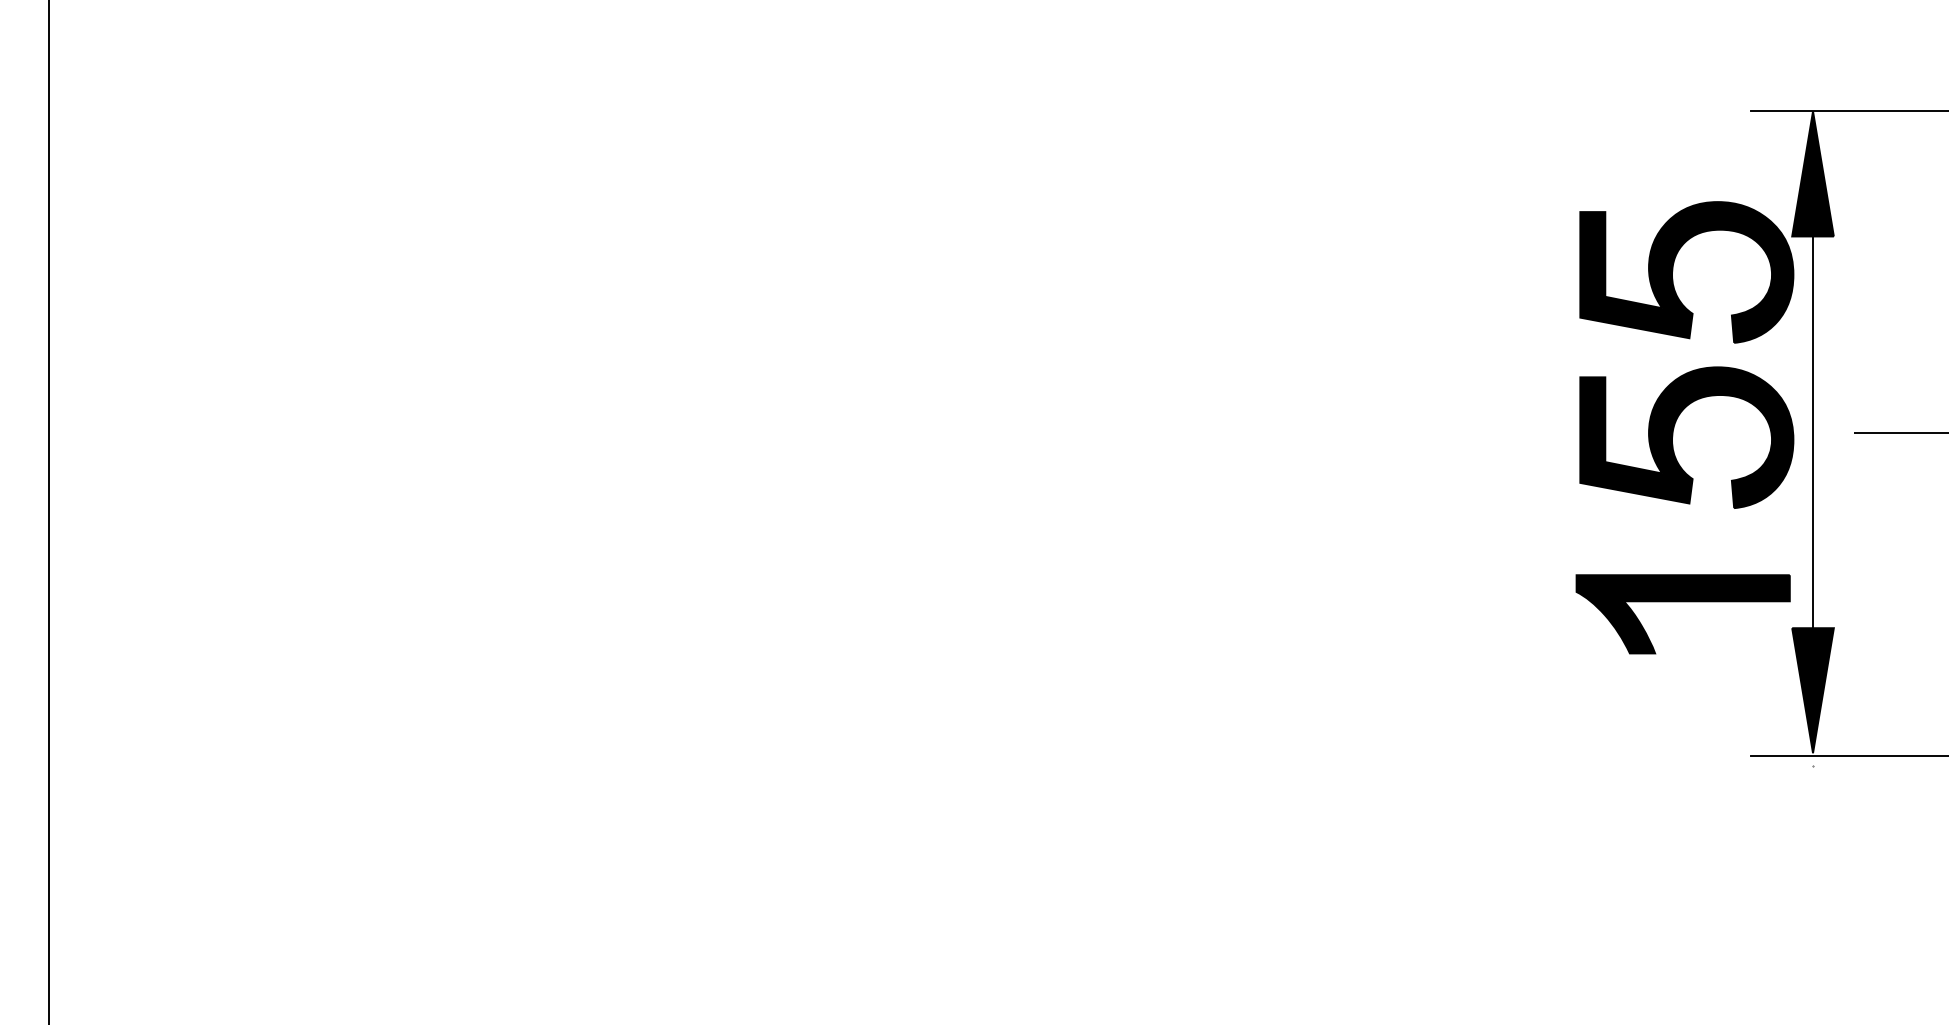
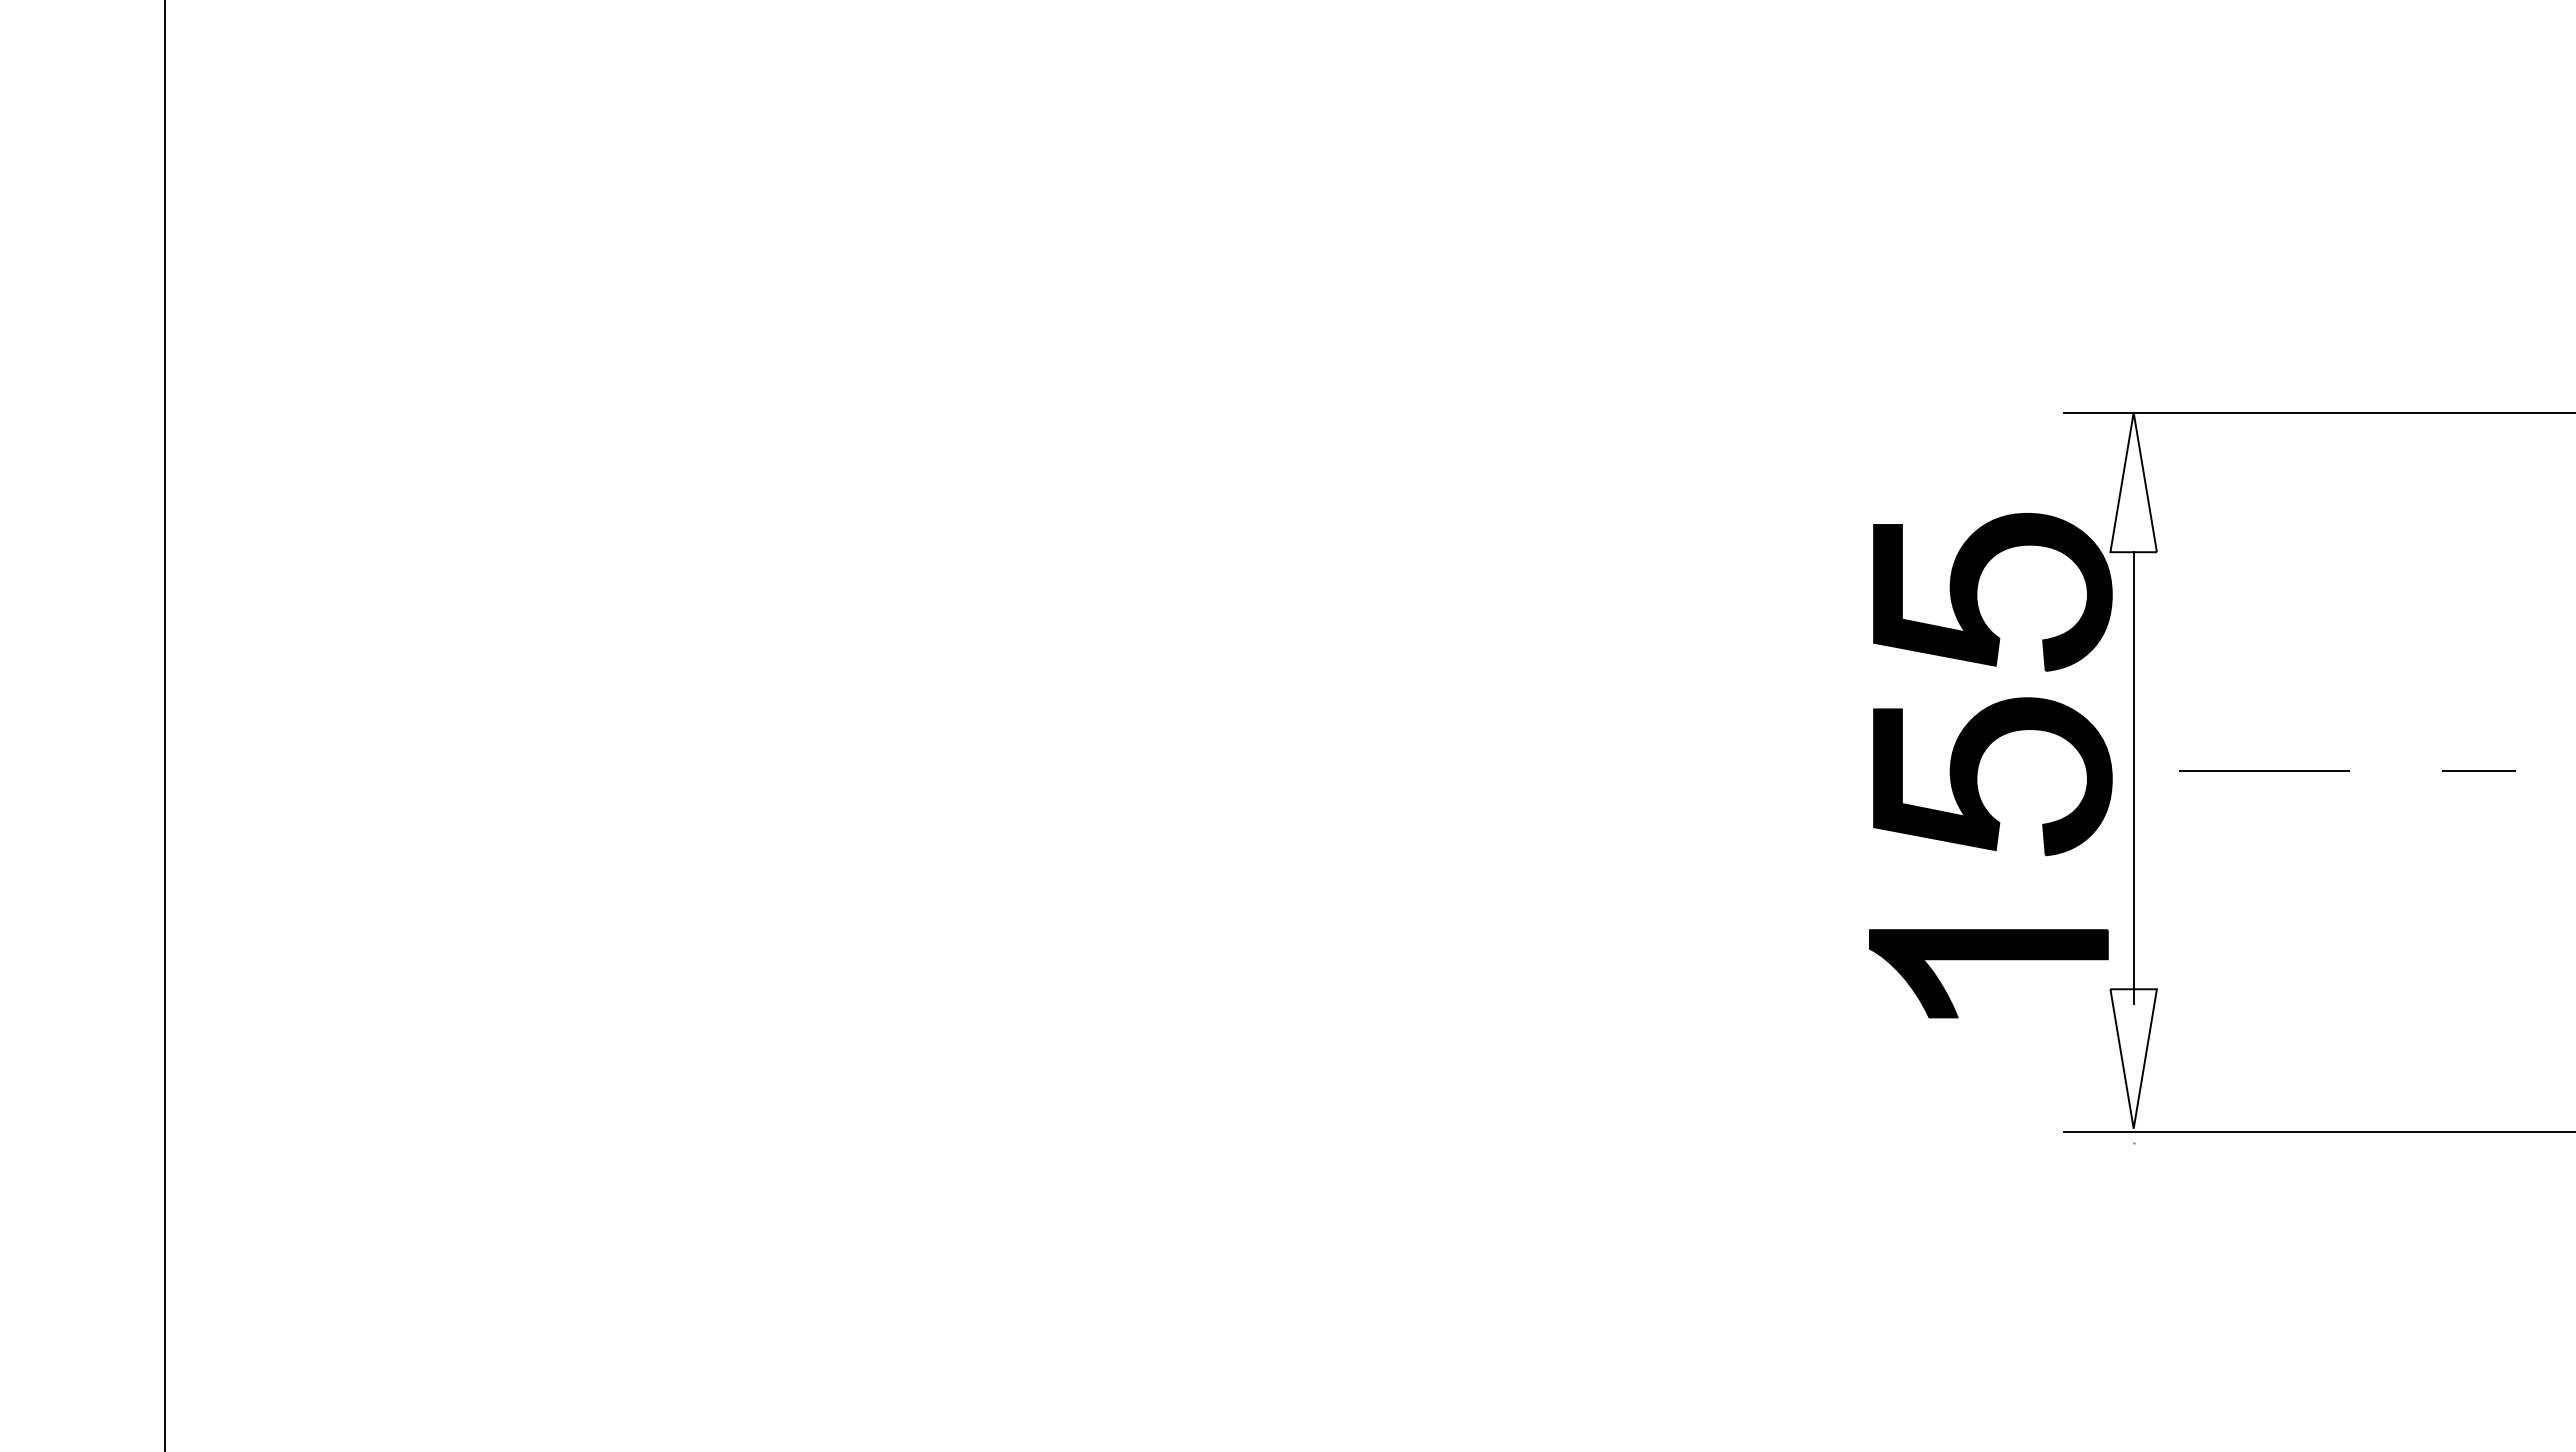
fill: (1812, 173) -> (2133, 482), removed
fill: (1812, 690) -> (2133, 1058), removed

